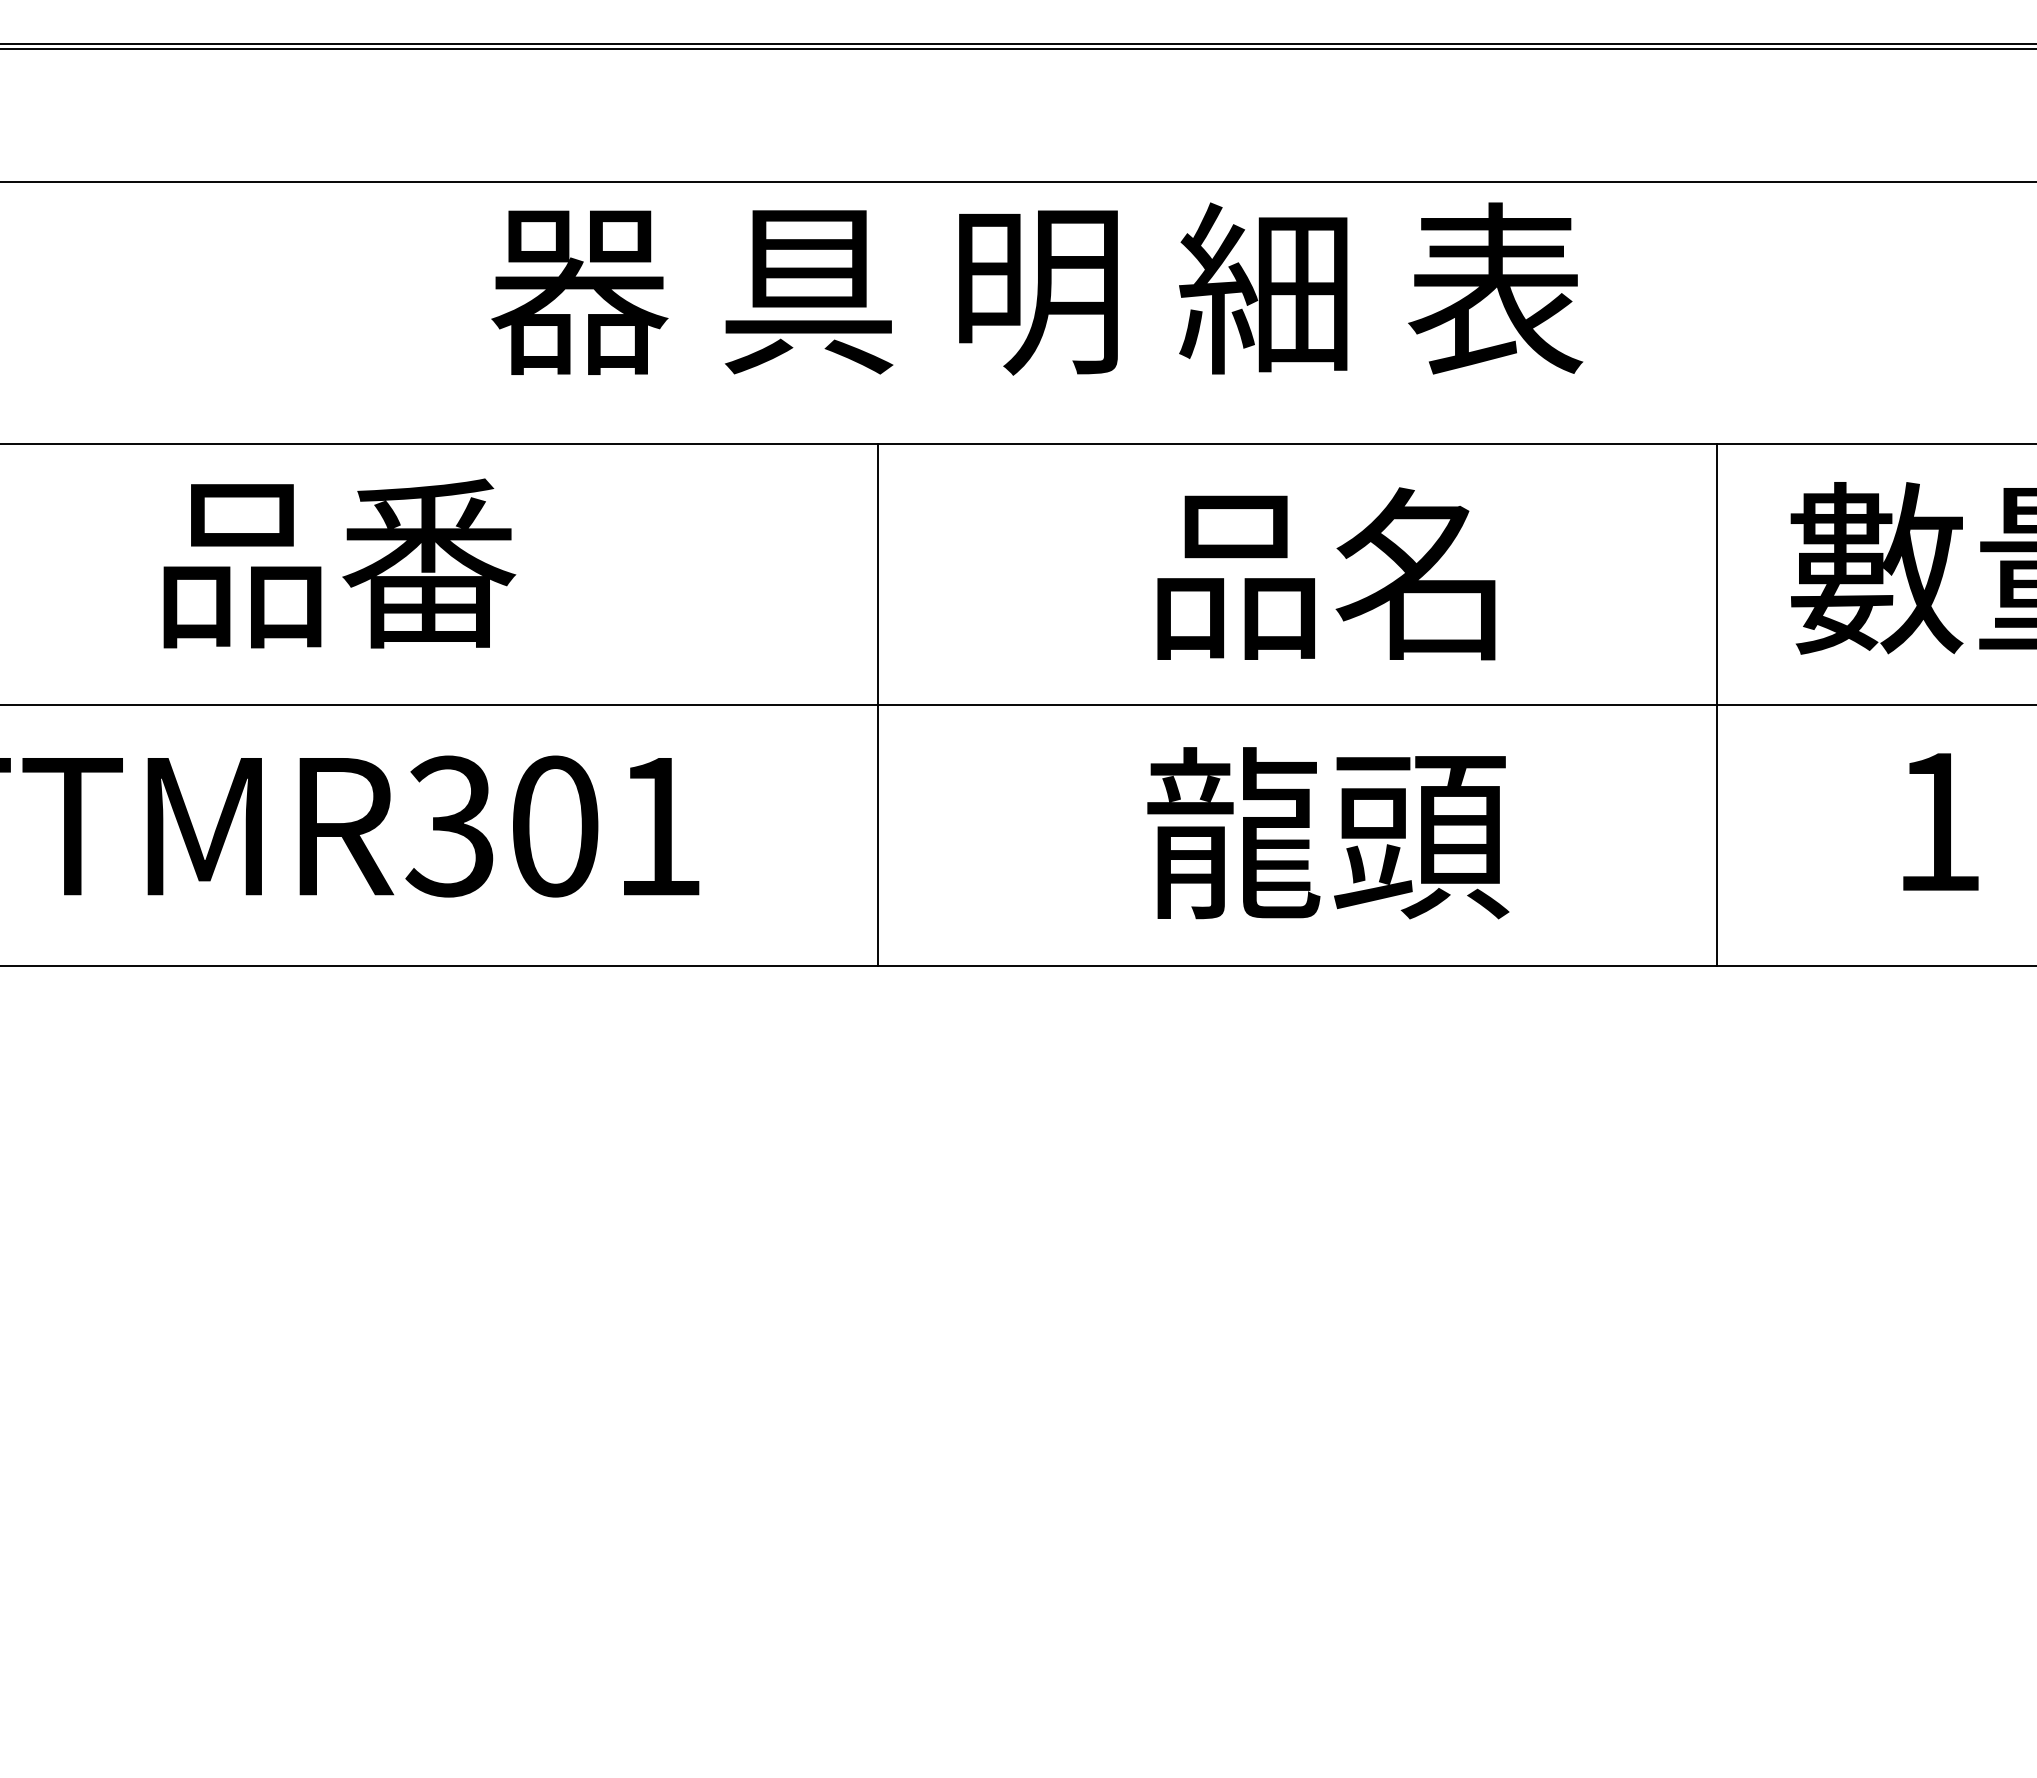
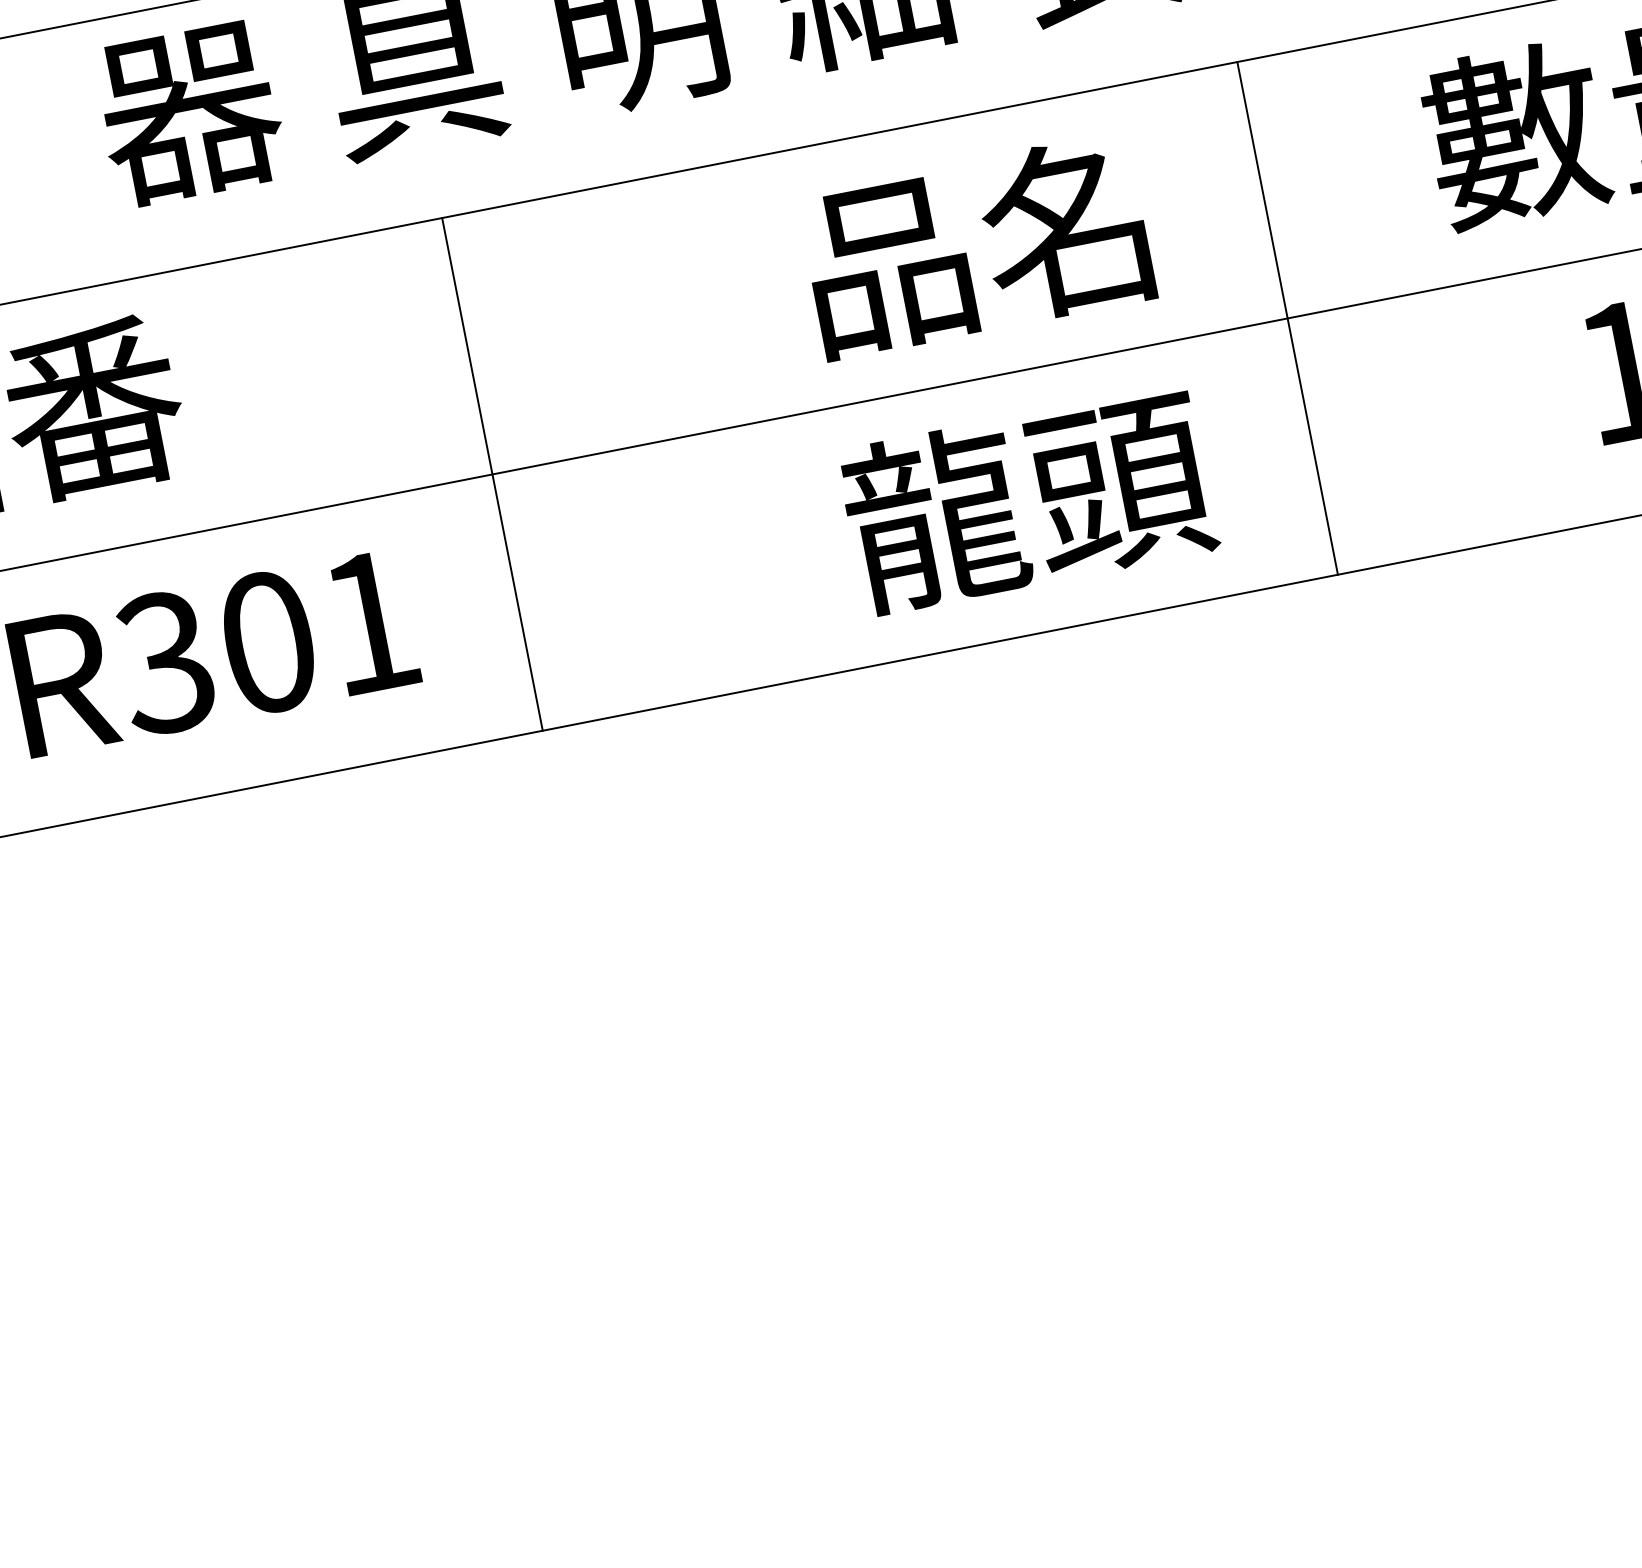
line: (878, 704) -> (492, 474), moved
line: (1716, 704) -> (1287, 318), moved

